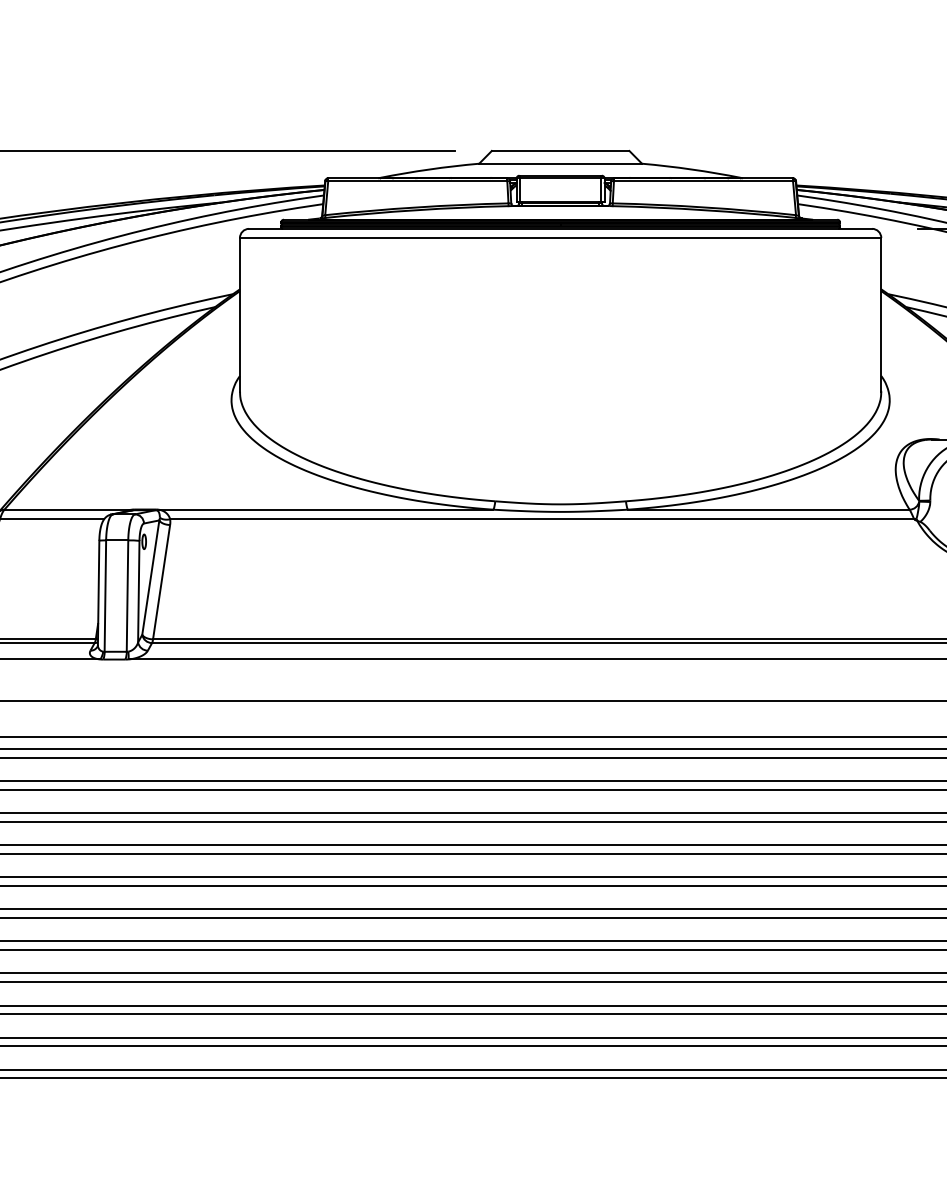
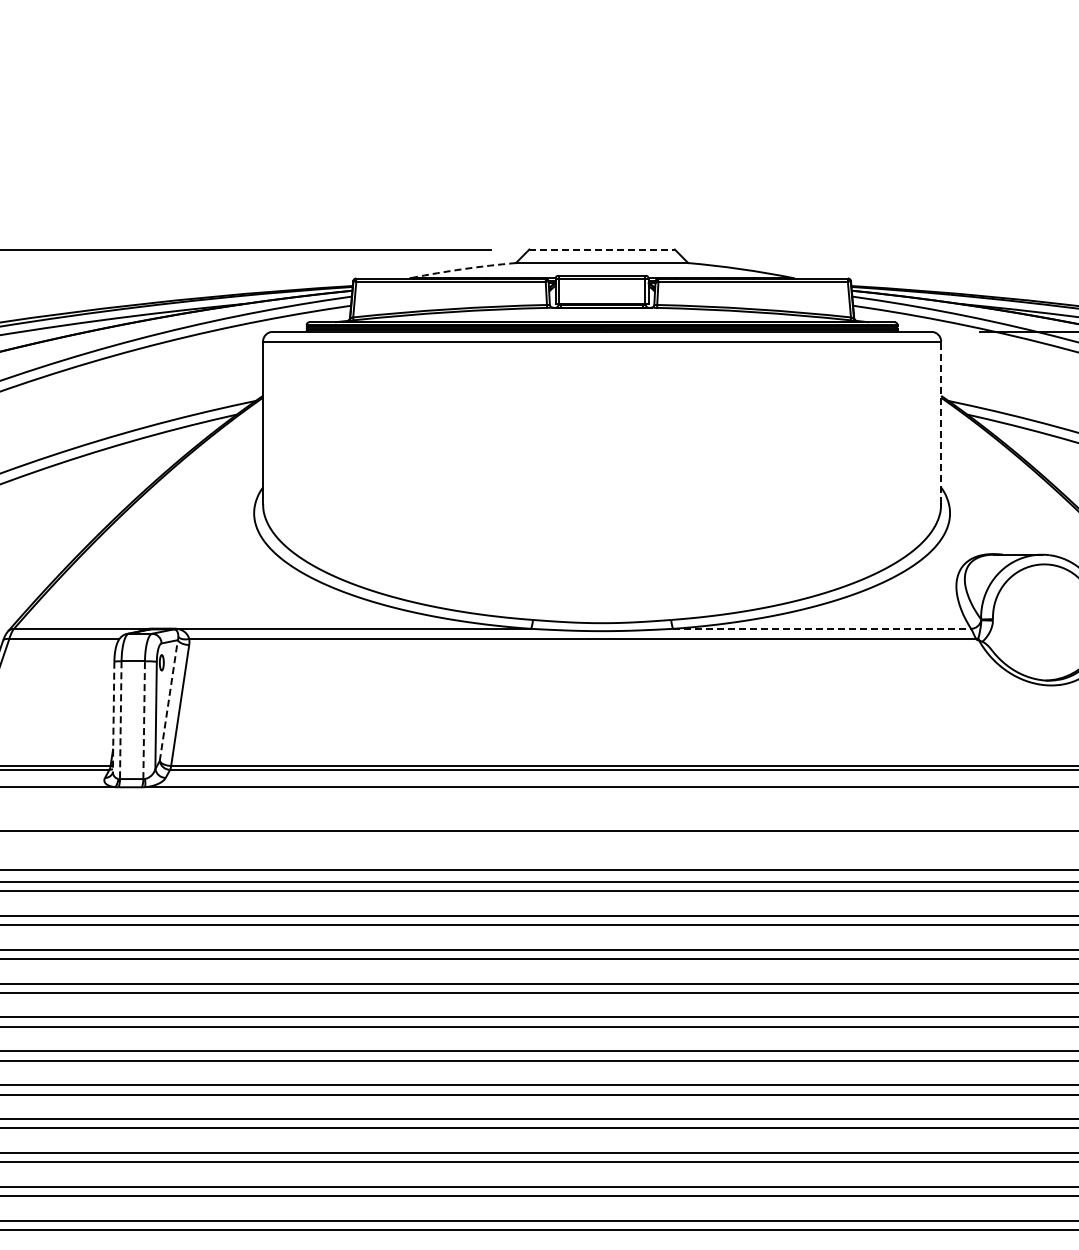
line: (561, 150) -> (602, 249), solid -> dashed
arc: (429, 169) -> (463, 269), solid -> dashed
line: (881, 314) -> (941, 422), solid -> dashed
line: (769, 509) -> (822, 628), solid -> dashed
line: (150, 577) -> (168, 700), solid -> dashed
line: (98, 593) -> (113, 717), solid -> dashed
line: (105, 596) -> (120, 720), solid -> dashed
line: (127, 596) -> (144, 720), solid -> dashed

